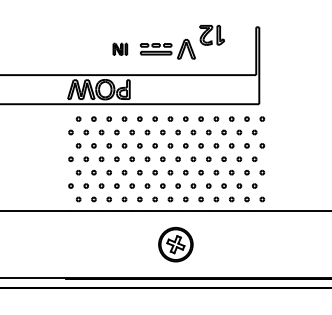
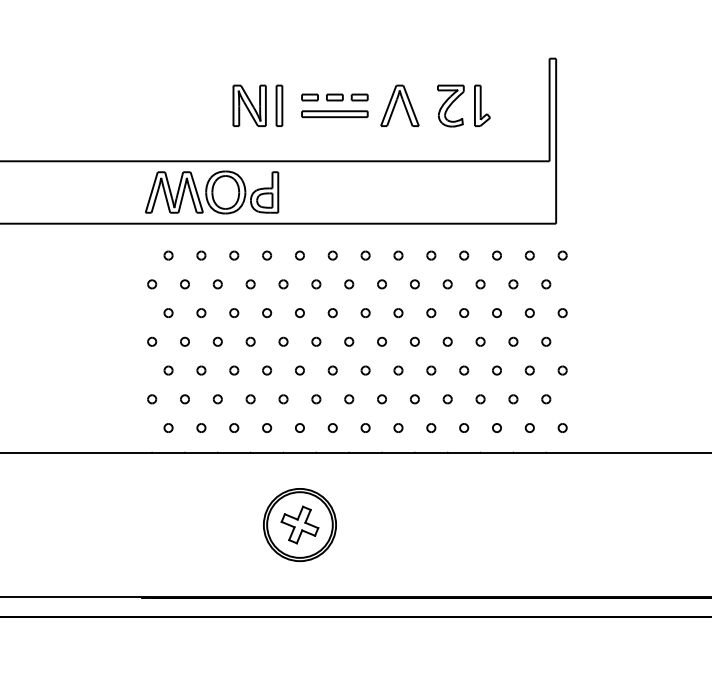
part: (211, 35) -> (462, 106), moved
part: (120, 49) -> (258, 106), size x1.67
part: (175, 244) -> (299, 524), moved

